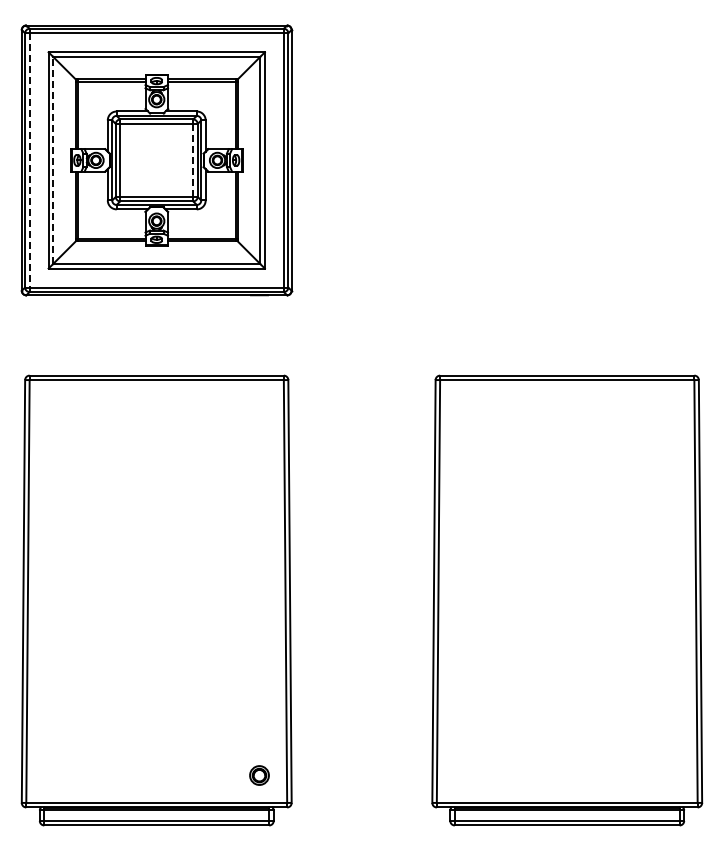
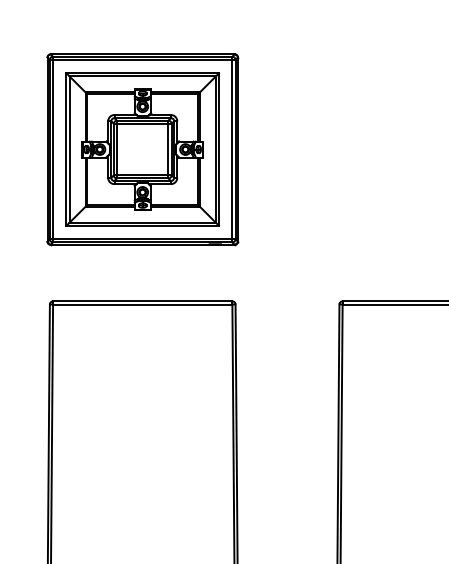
line: (29, 160) -> (52, 149), dashed -> solid
line: (53, 160) -> (69, 149), dashed -> solid
line: (193, 160) -> (168, 149), dashed -> solid

